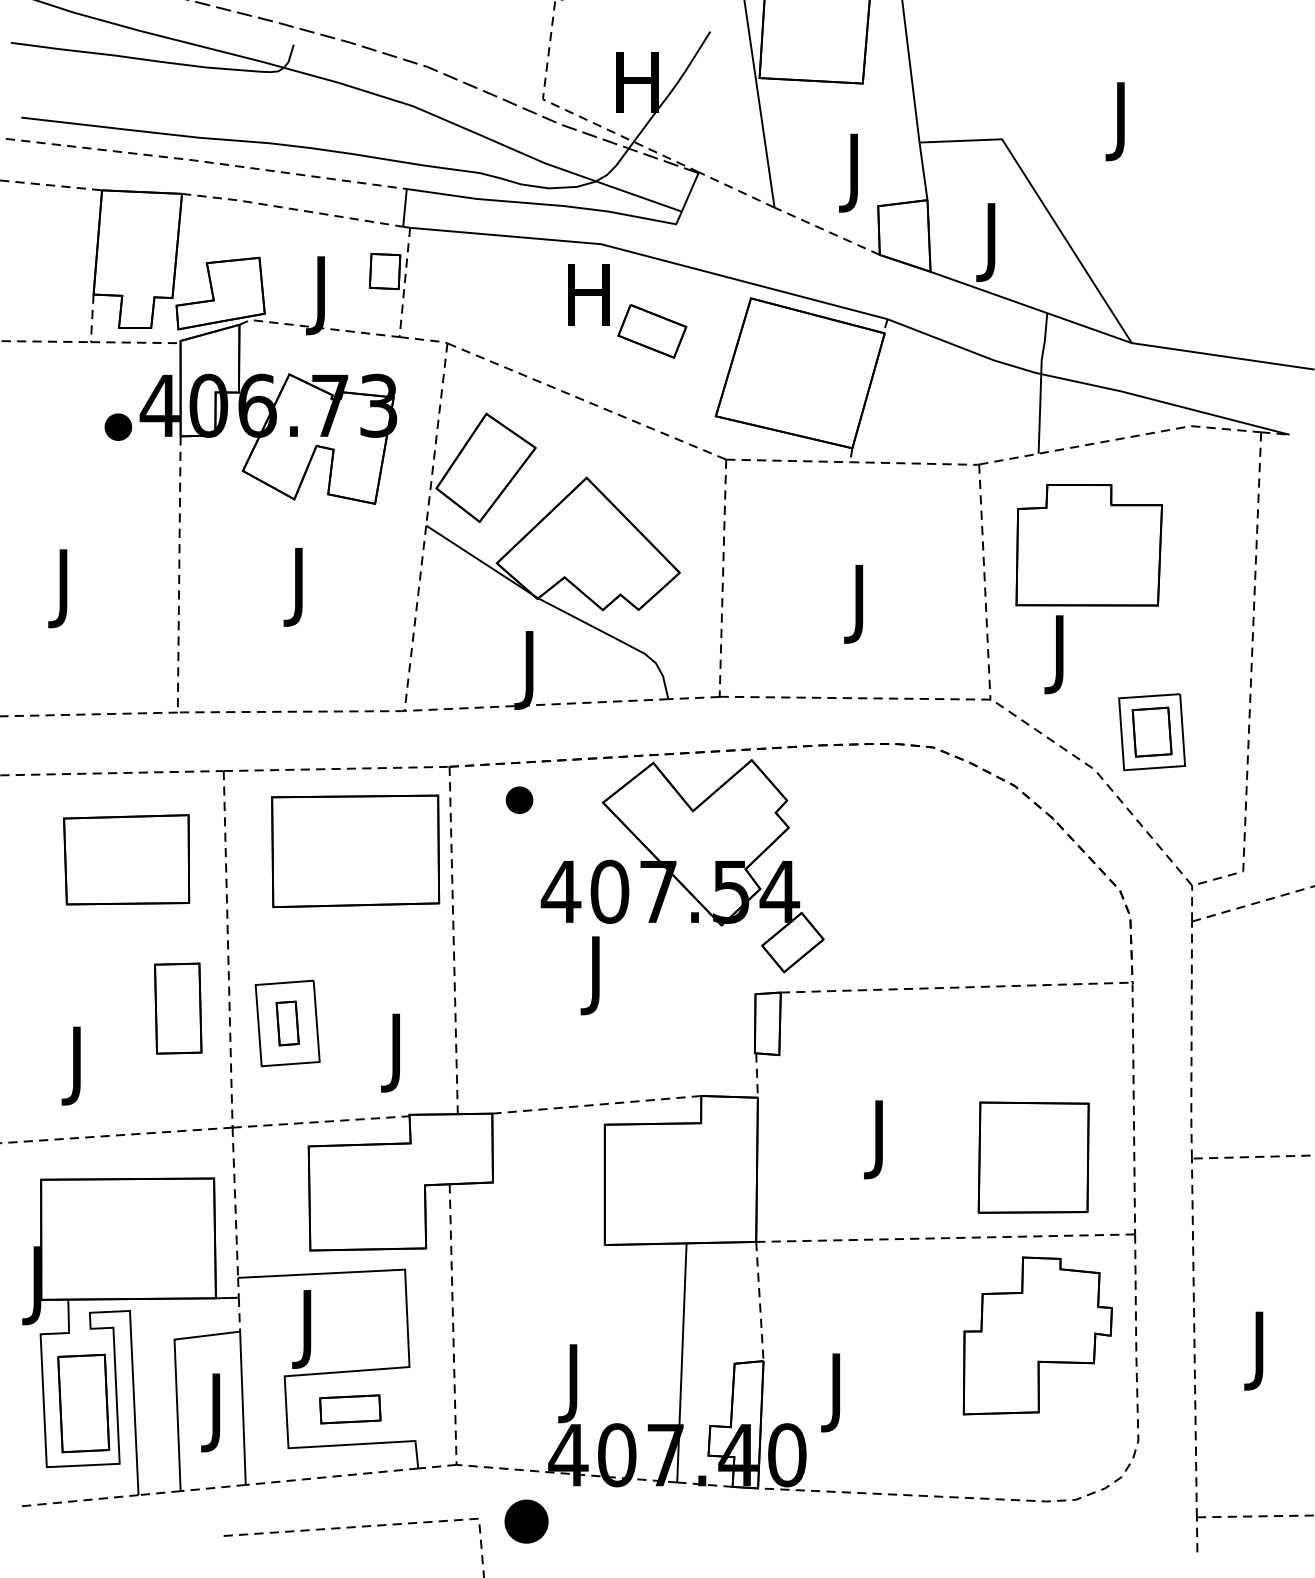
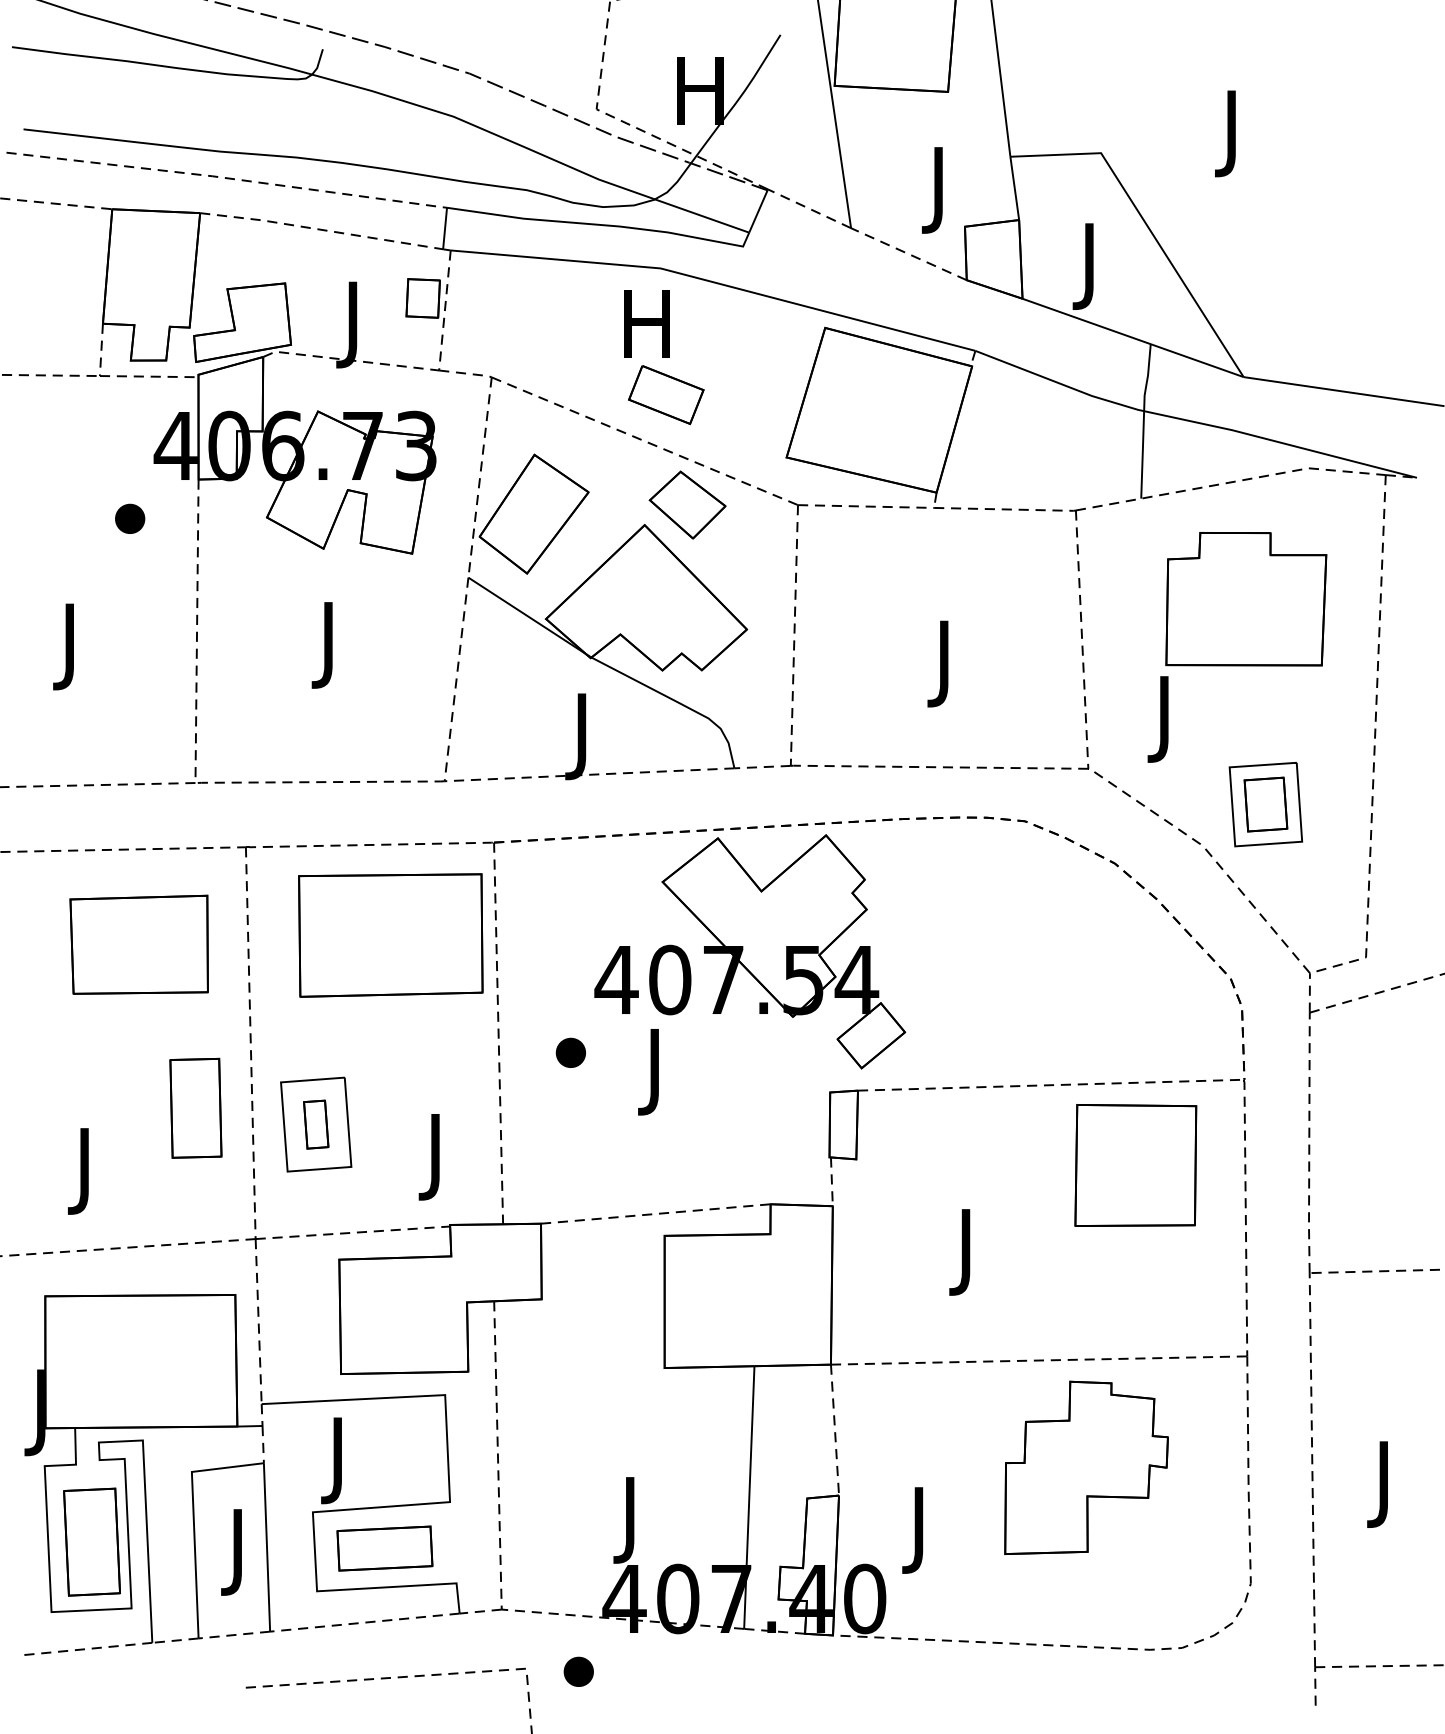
part: (652, 331) -> (666, 395), moved
part: (118, 426) -> (130, 518), moved
part: (625, 459) -> (687, 504), added
part: (1088, 545) -> (1245, 599), moved
part: (519, 799) -> (570, 1052), moved
part: (1033, 1157) -> (1135, 1165), moved
part: (1037, 1335) -> (1086, 1467), moved
part: (350, 1409) -> (385, 1548), size x1.43
part: (526, 1521) -> (578, 1671), size x0.62

